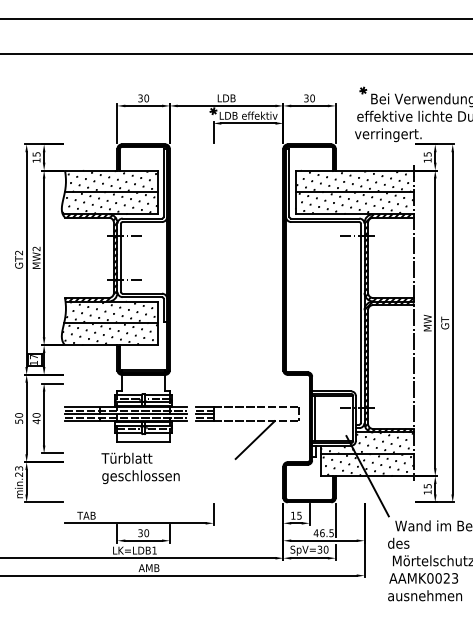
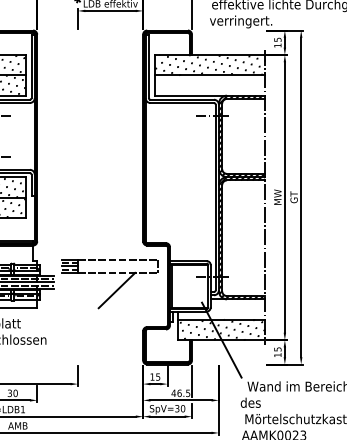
hatch: (354, 203) -> (209, 85), removed
part: (254, 439) -> (116, 290), moved
hatch: (366, 443) -> (220, 309), removed

